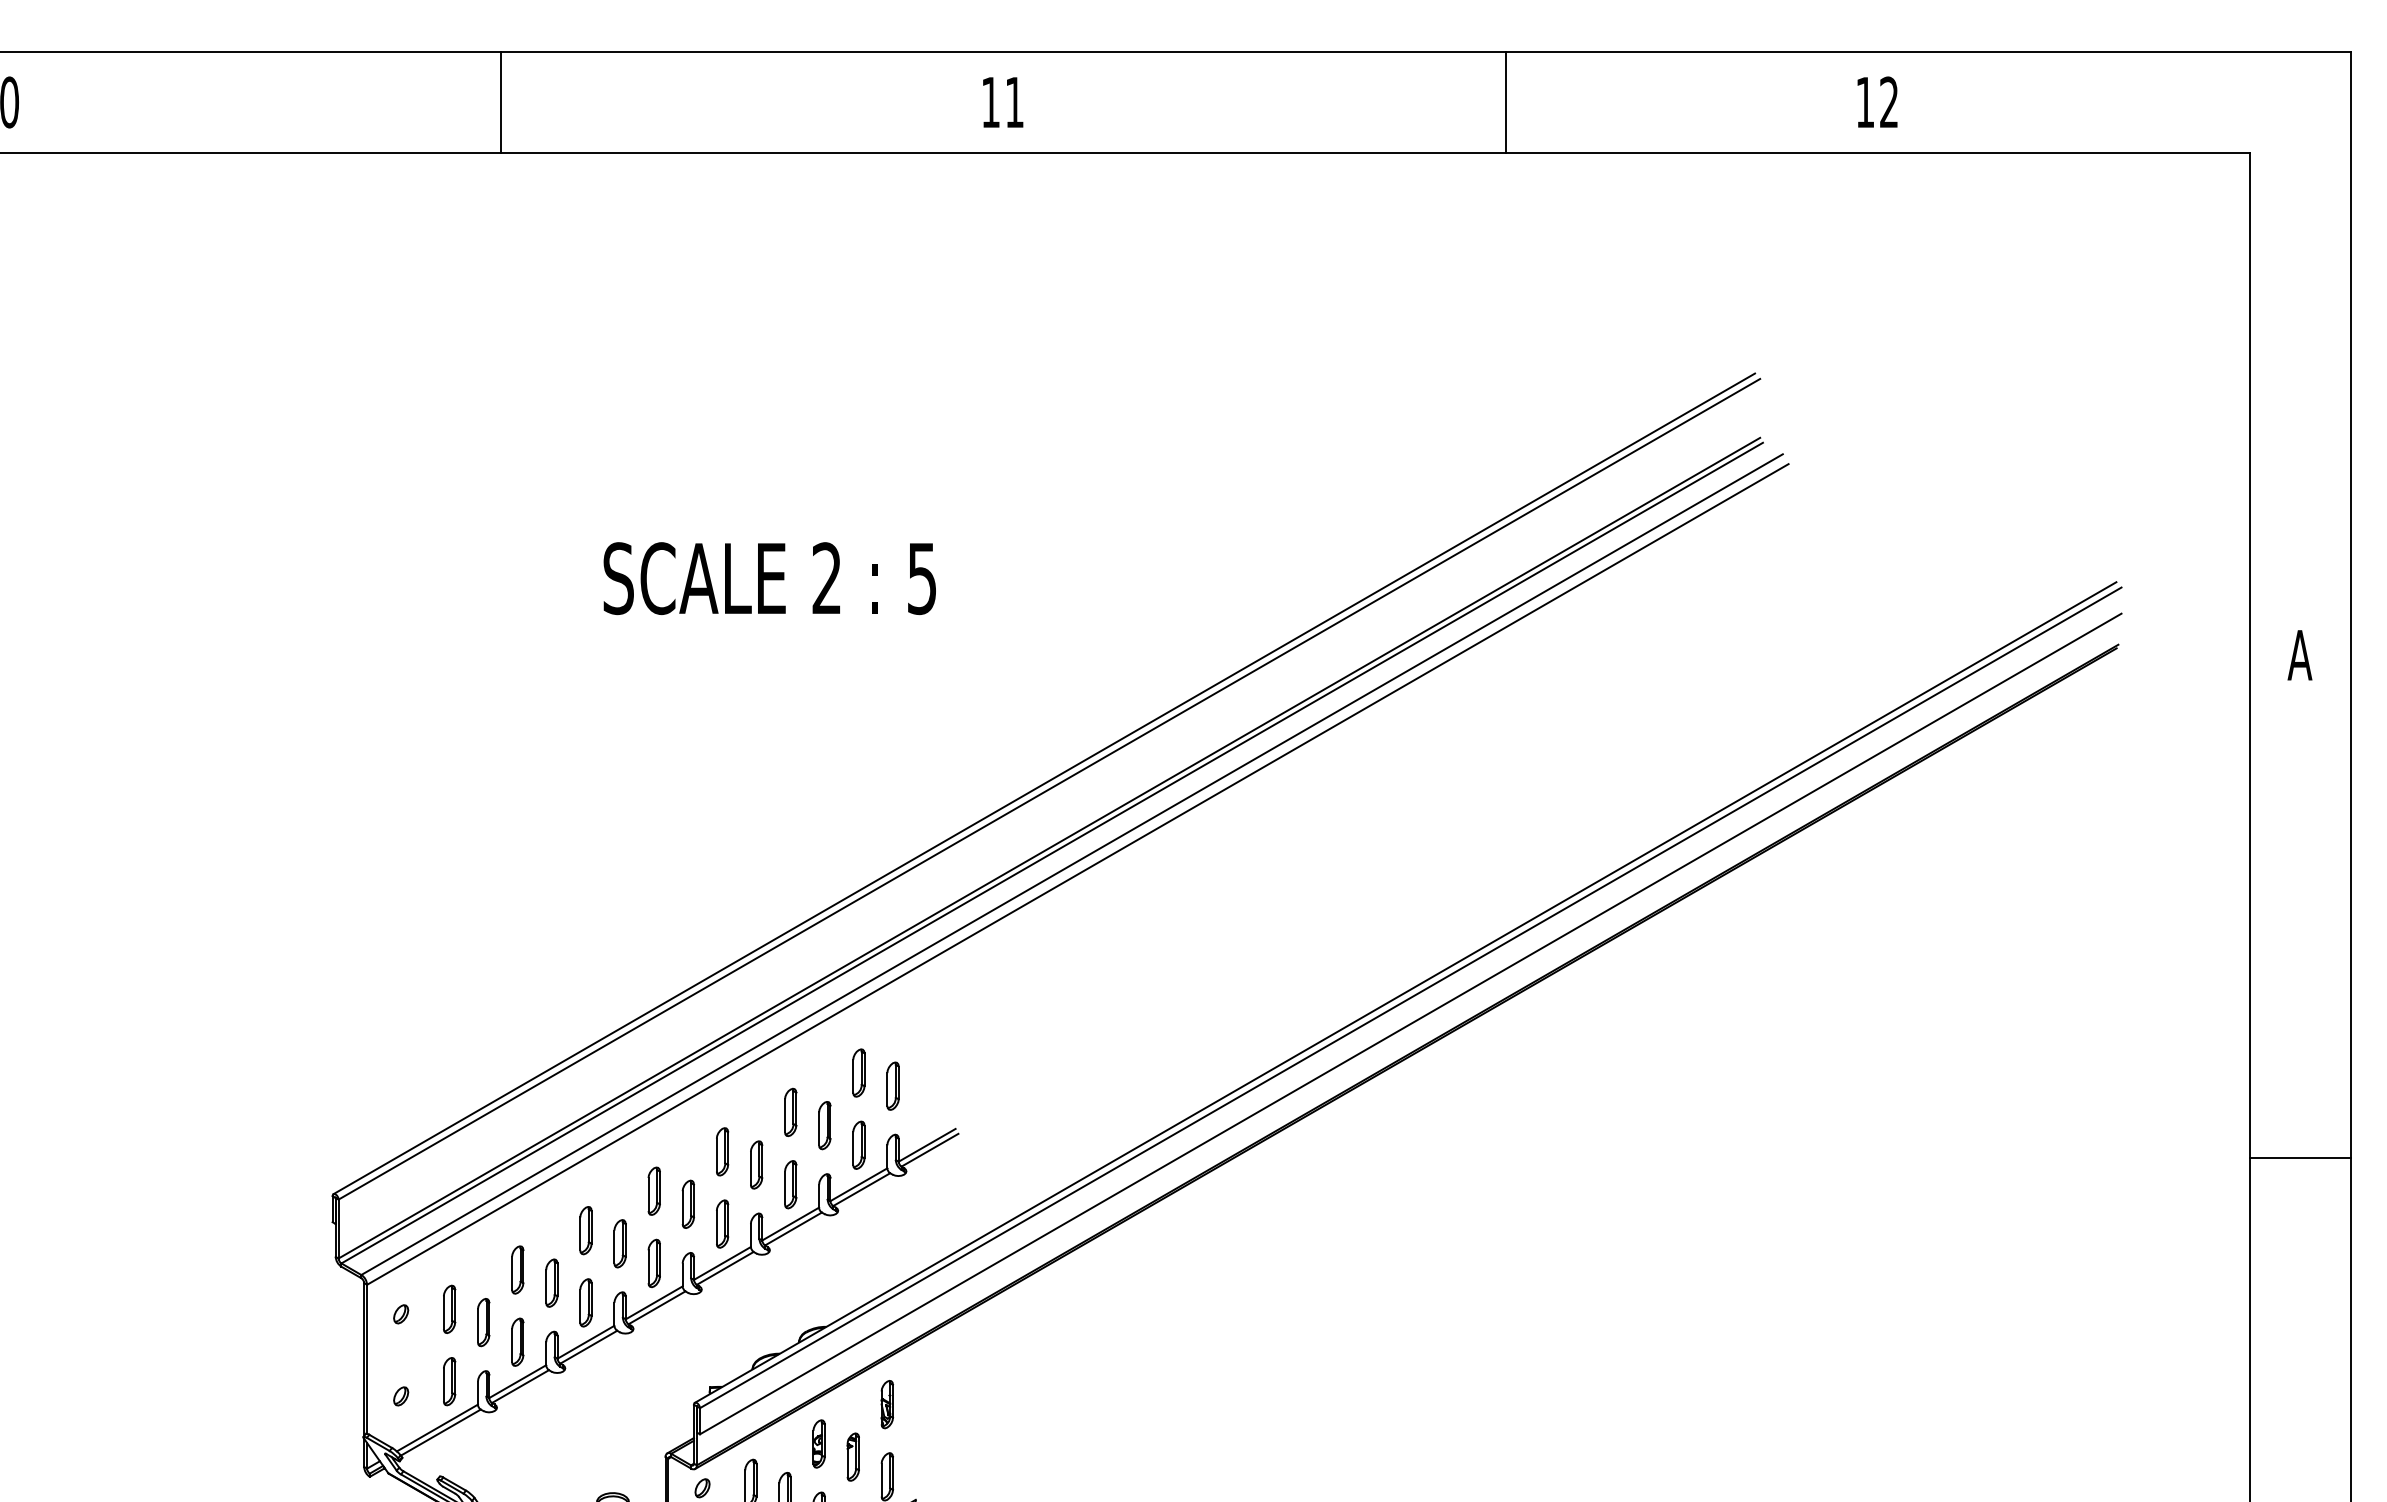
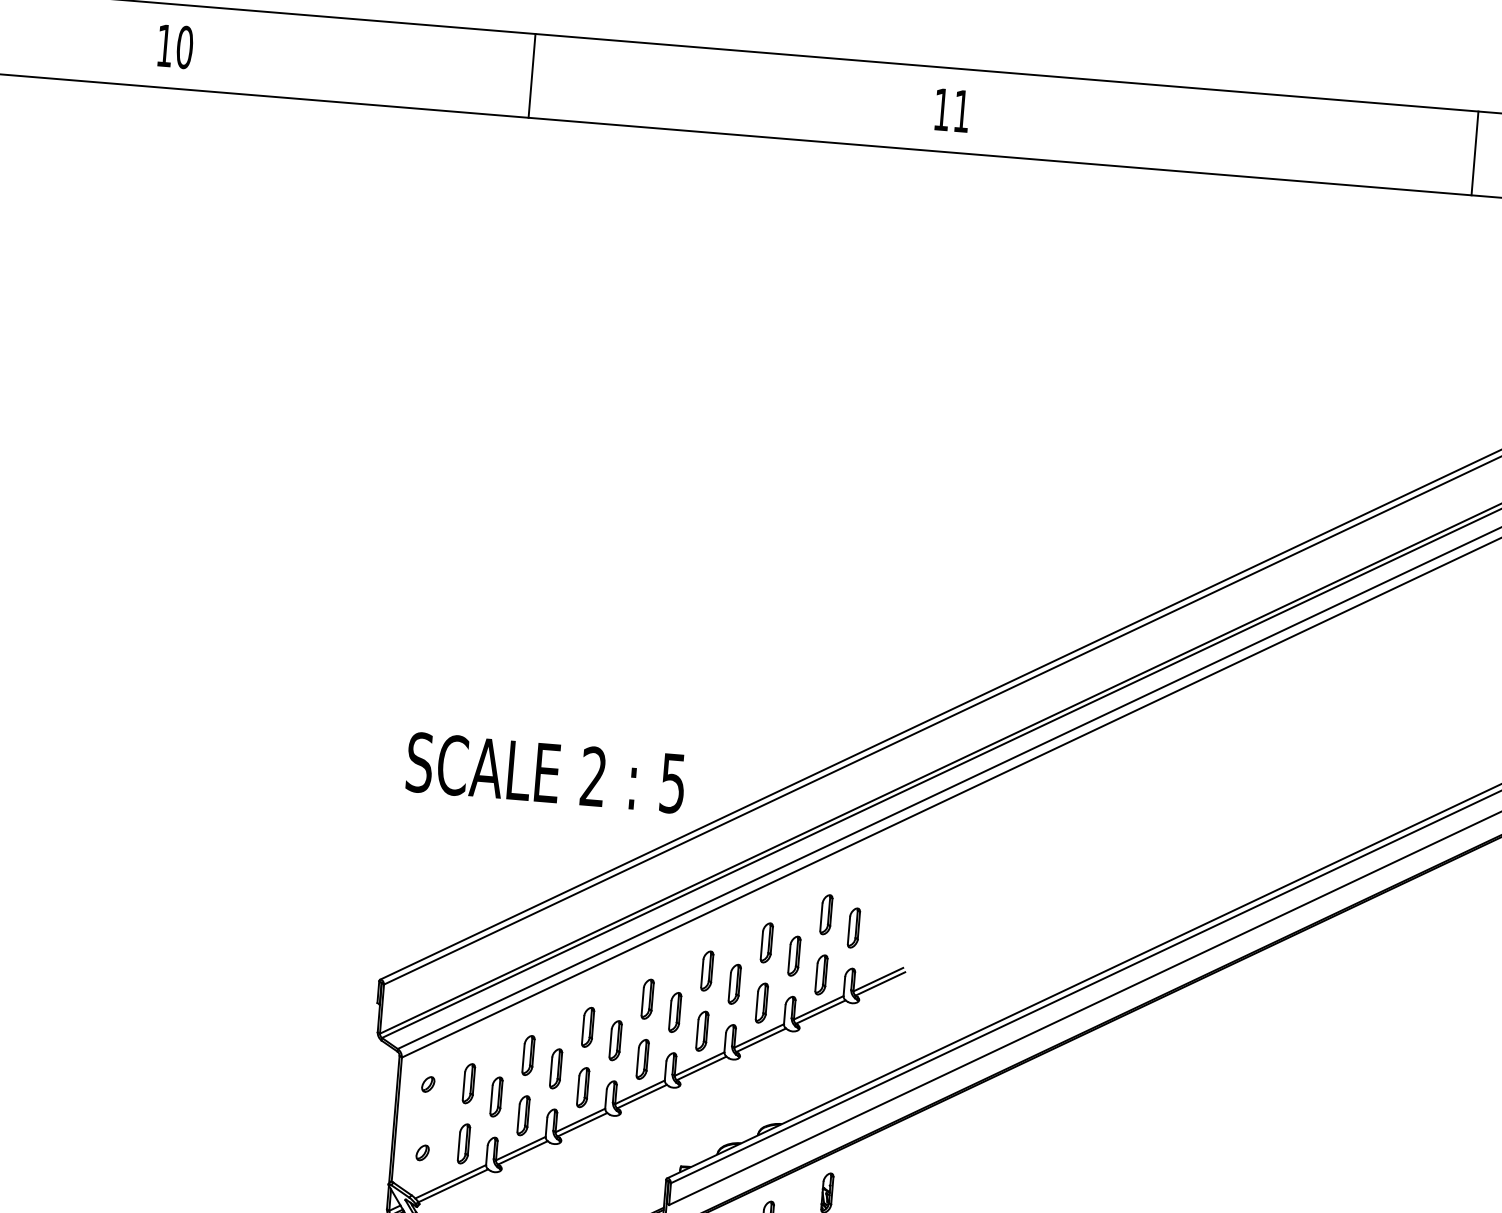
line: (500, 102) -> (531, 76), moved
text: (1003, 102) -> (952, 110), moved
line: (1506, 102) -> (1475, 153), moved
text: (769, 578) -> (545, 772), moved

